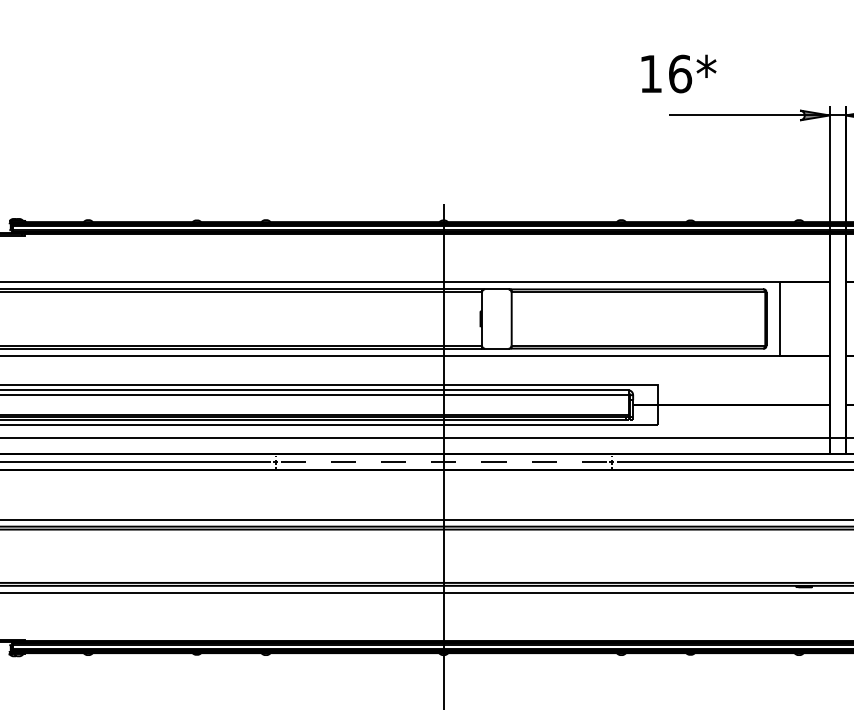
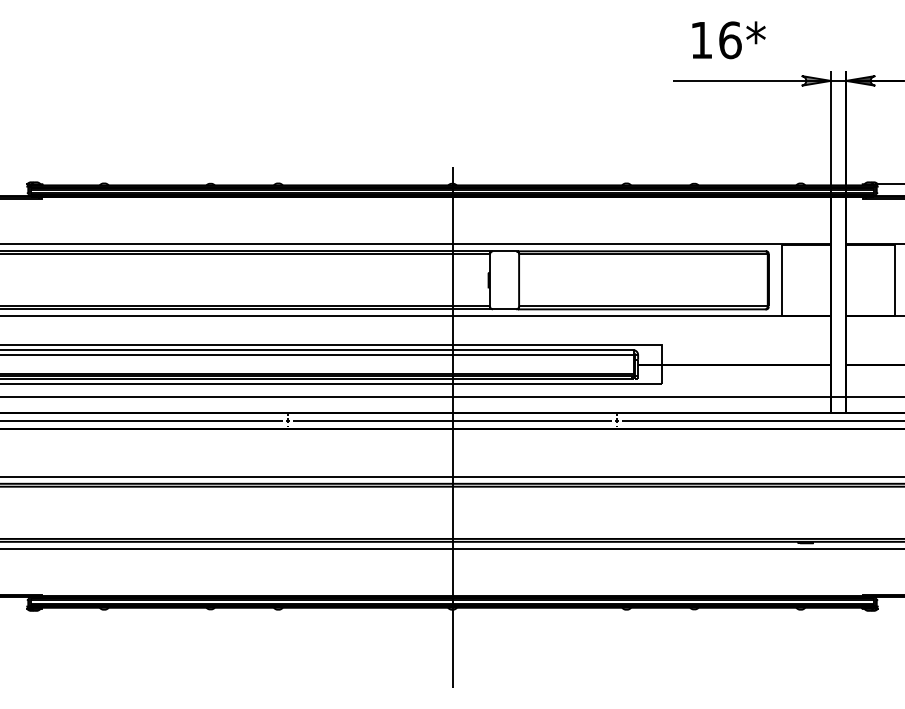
text: (678, 74) -> (728, 40), moved
line: (443, 462) -> (452, 420), dashed -> solid

